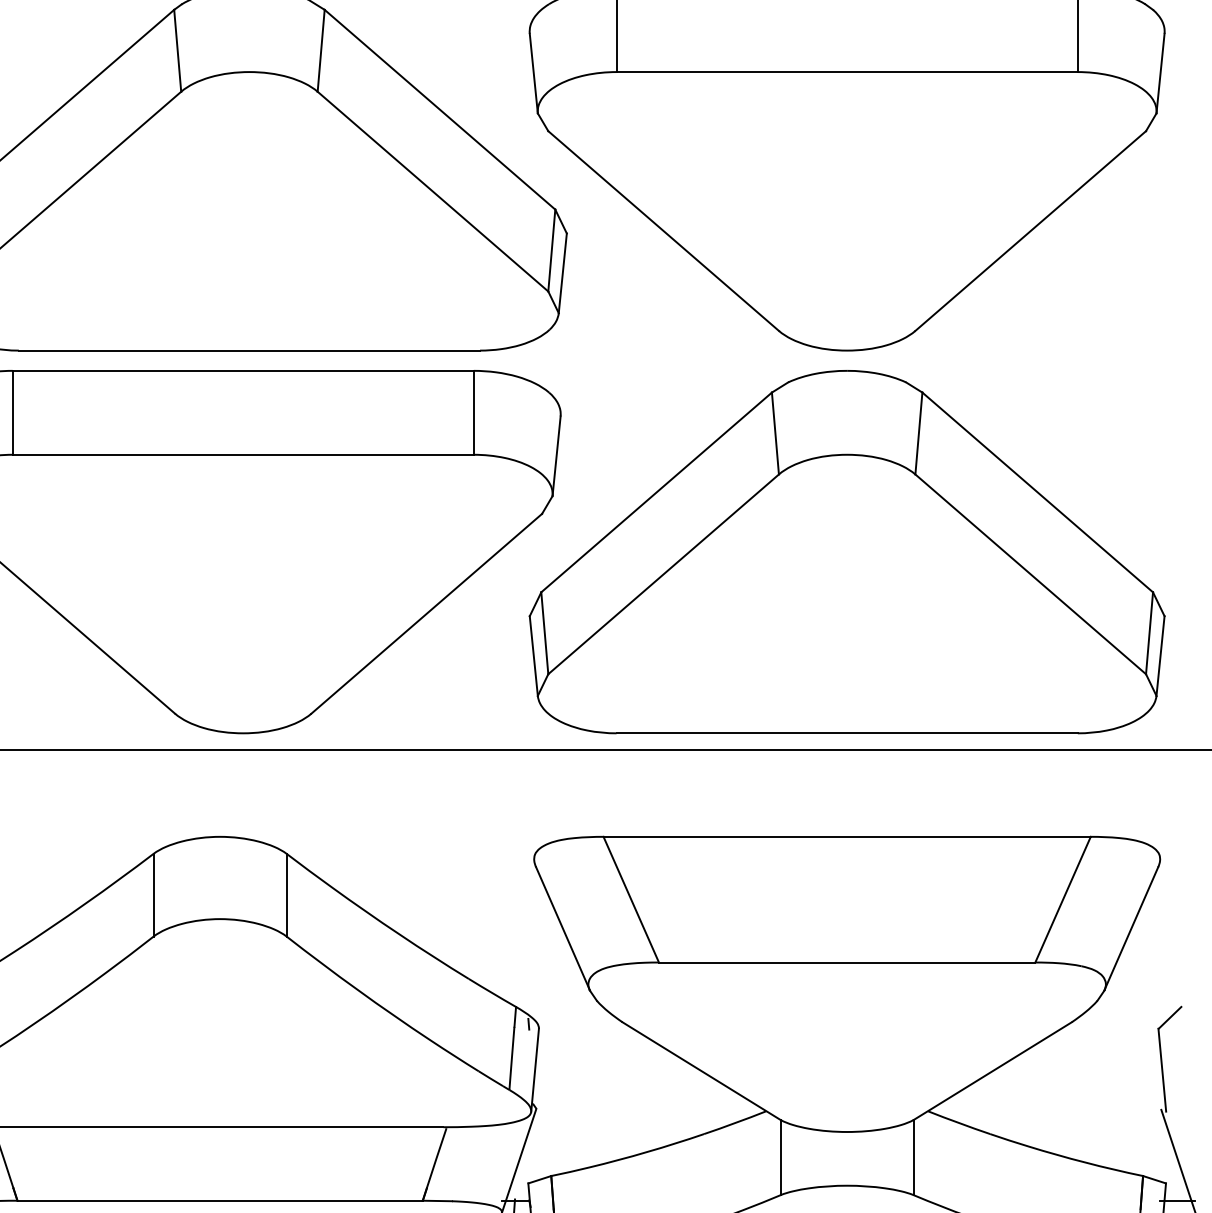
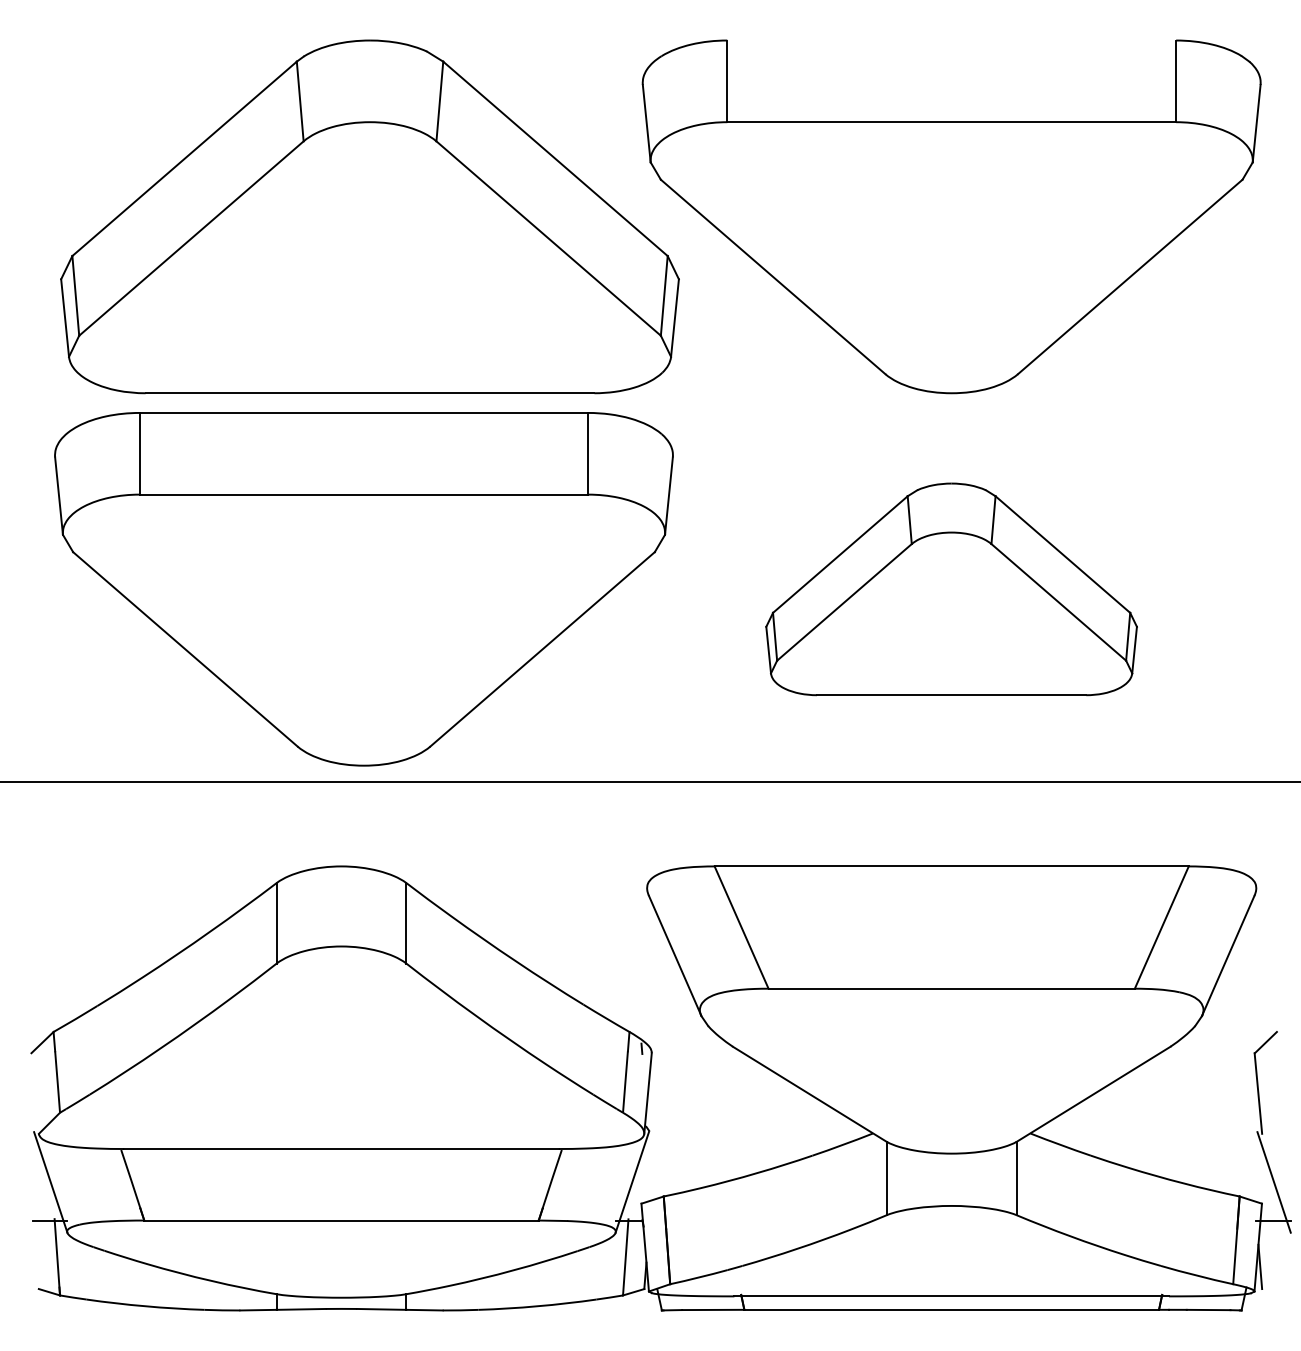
part: (846, 552) -> (951, 589), size x0.6

